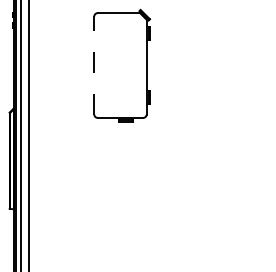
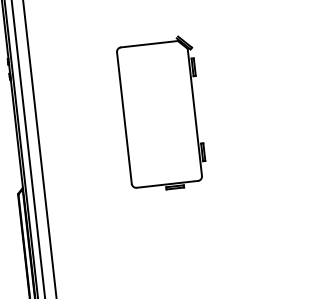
line: (94, 65) -> (124, 118), dashed -> solid

